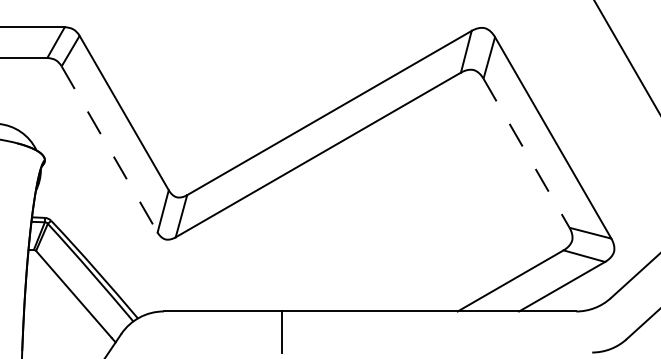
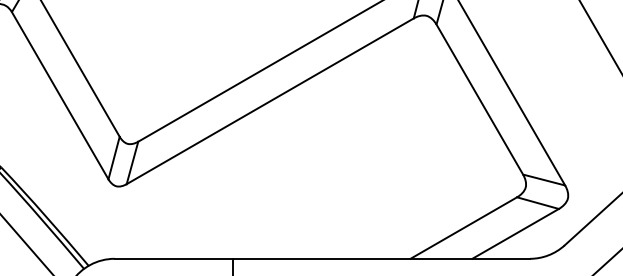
line: (109, 149) -> (60, 95), dashed -> solid
line: (526, 153) -> (479, 99), dashed -> solid

